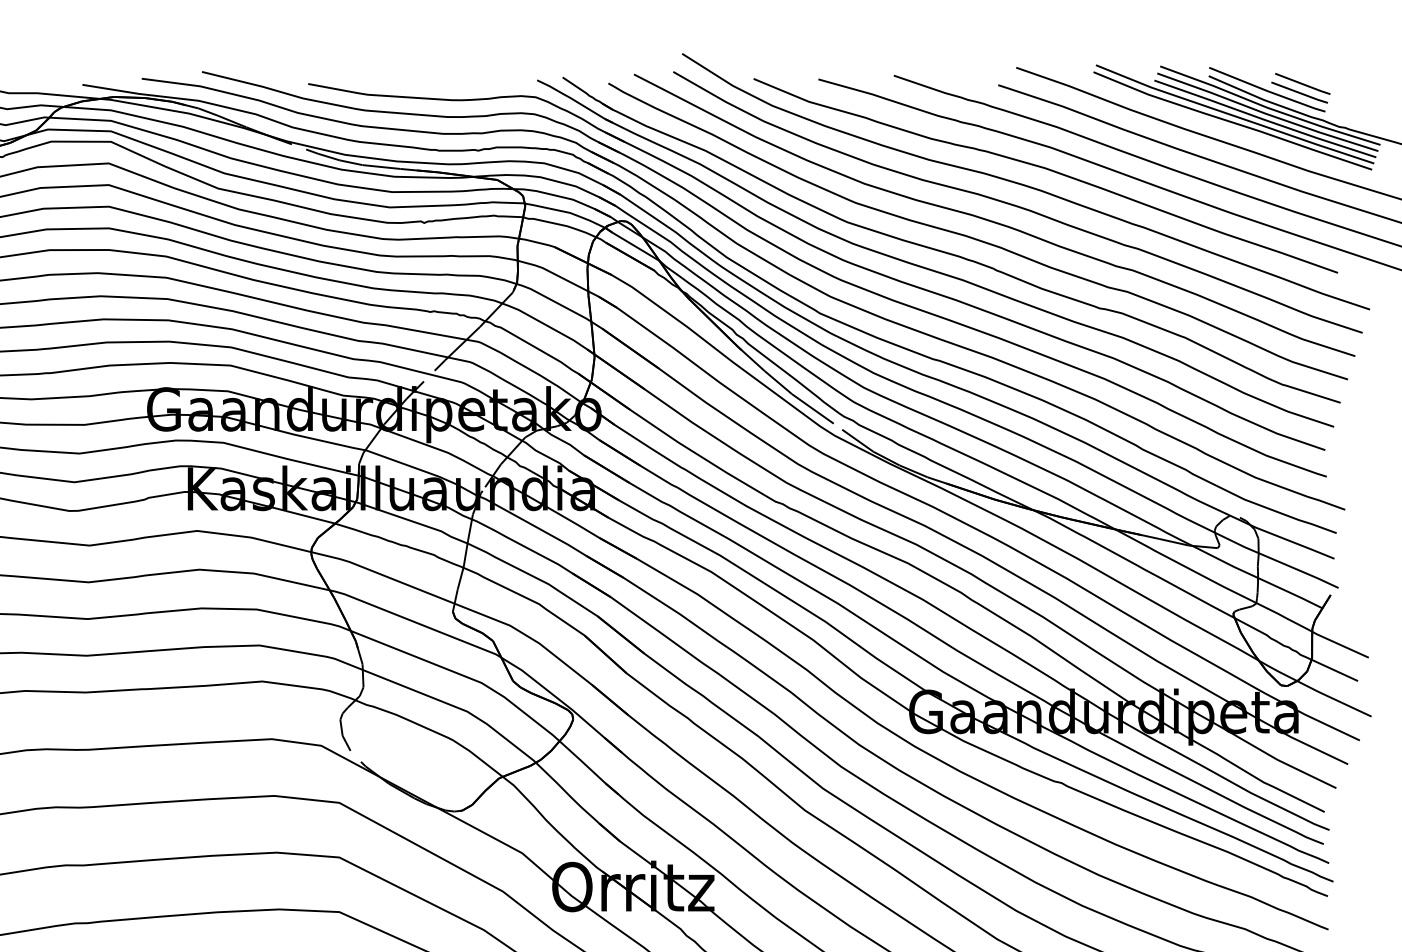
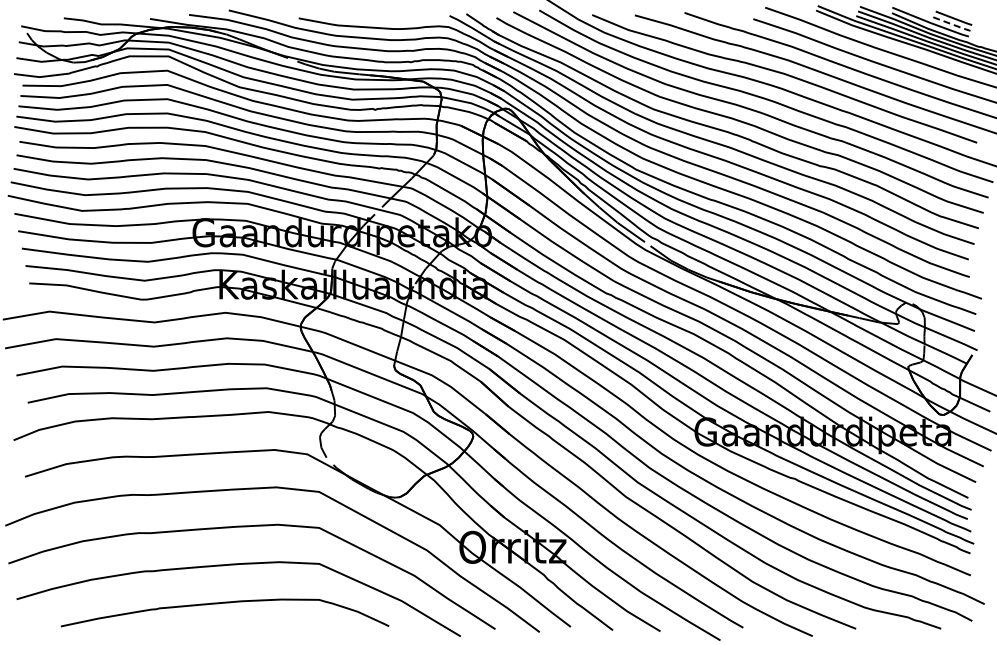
line: (1300, 93) -> (952, 24), solid -> dashed

